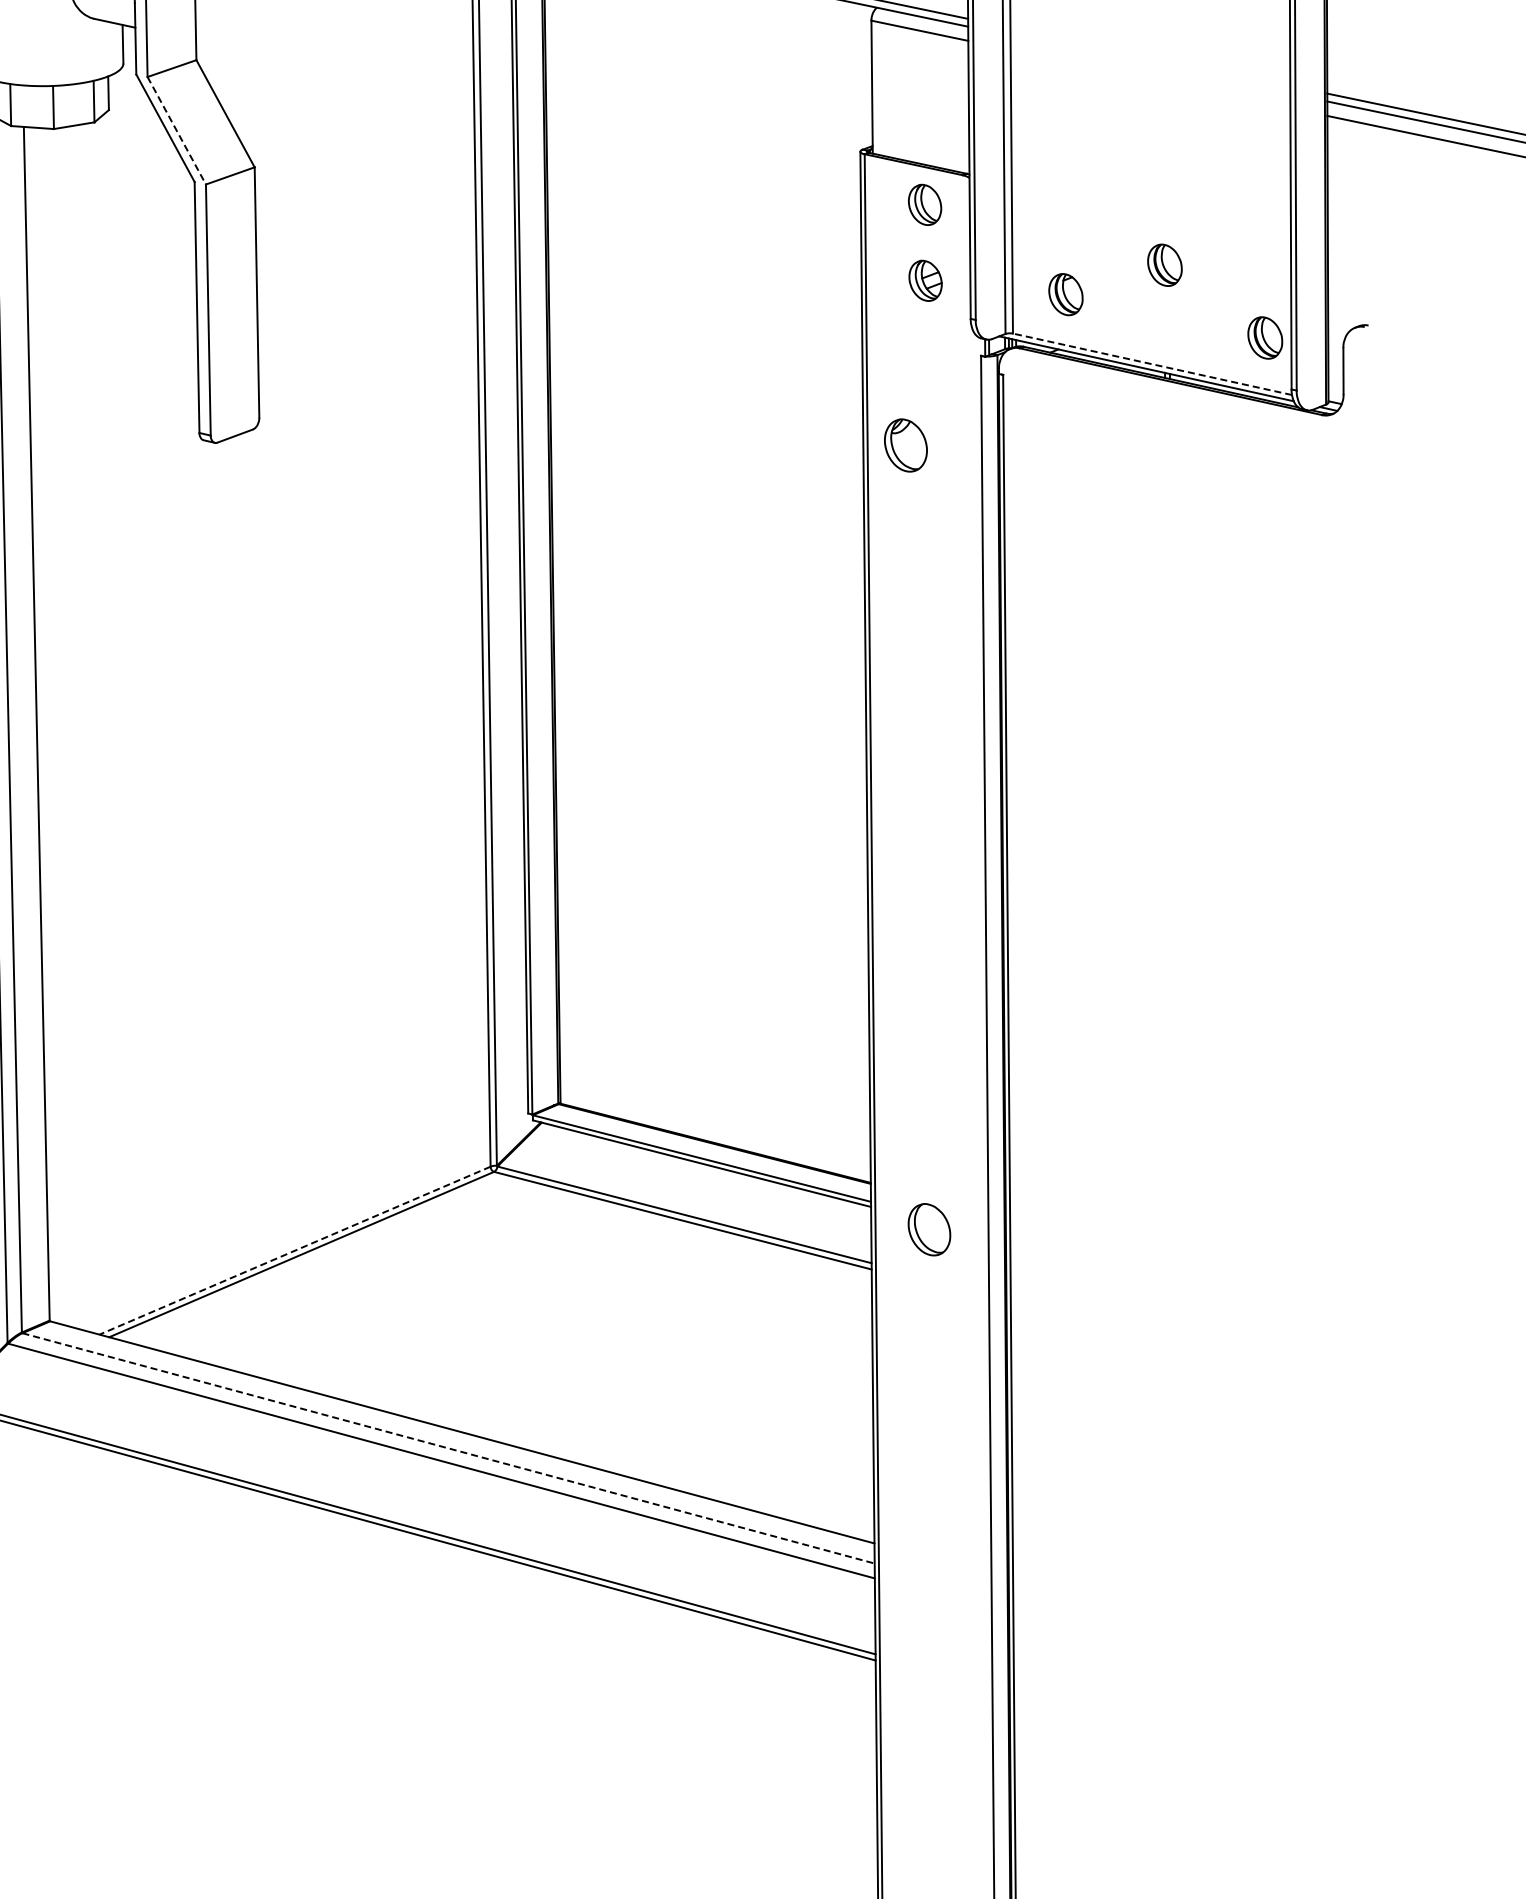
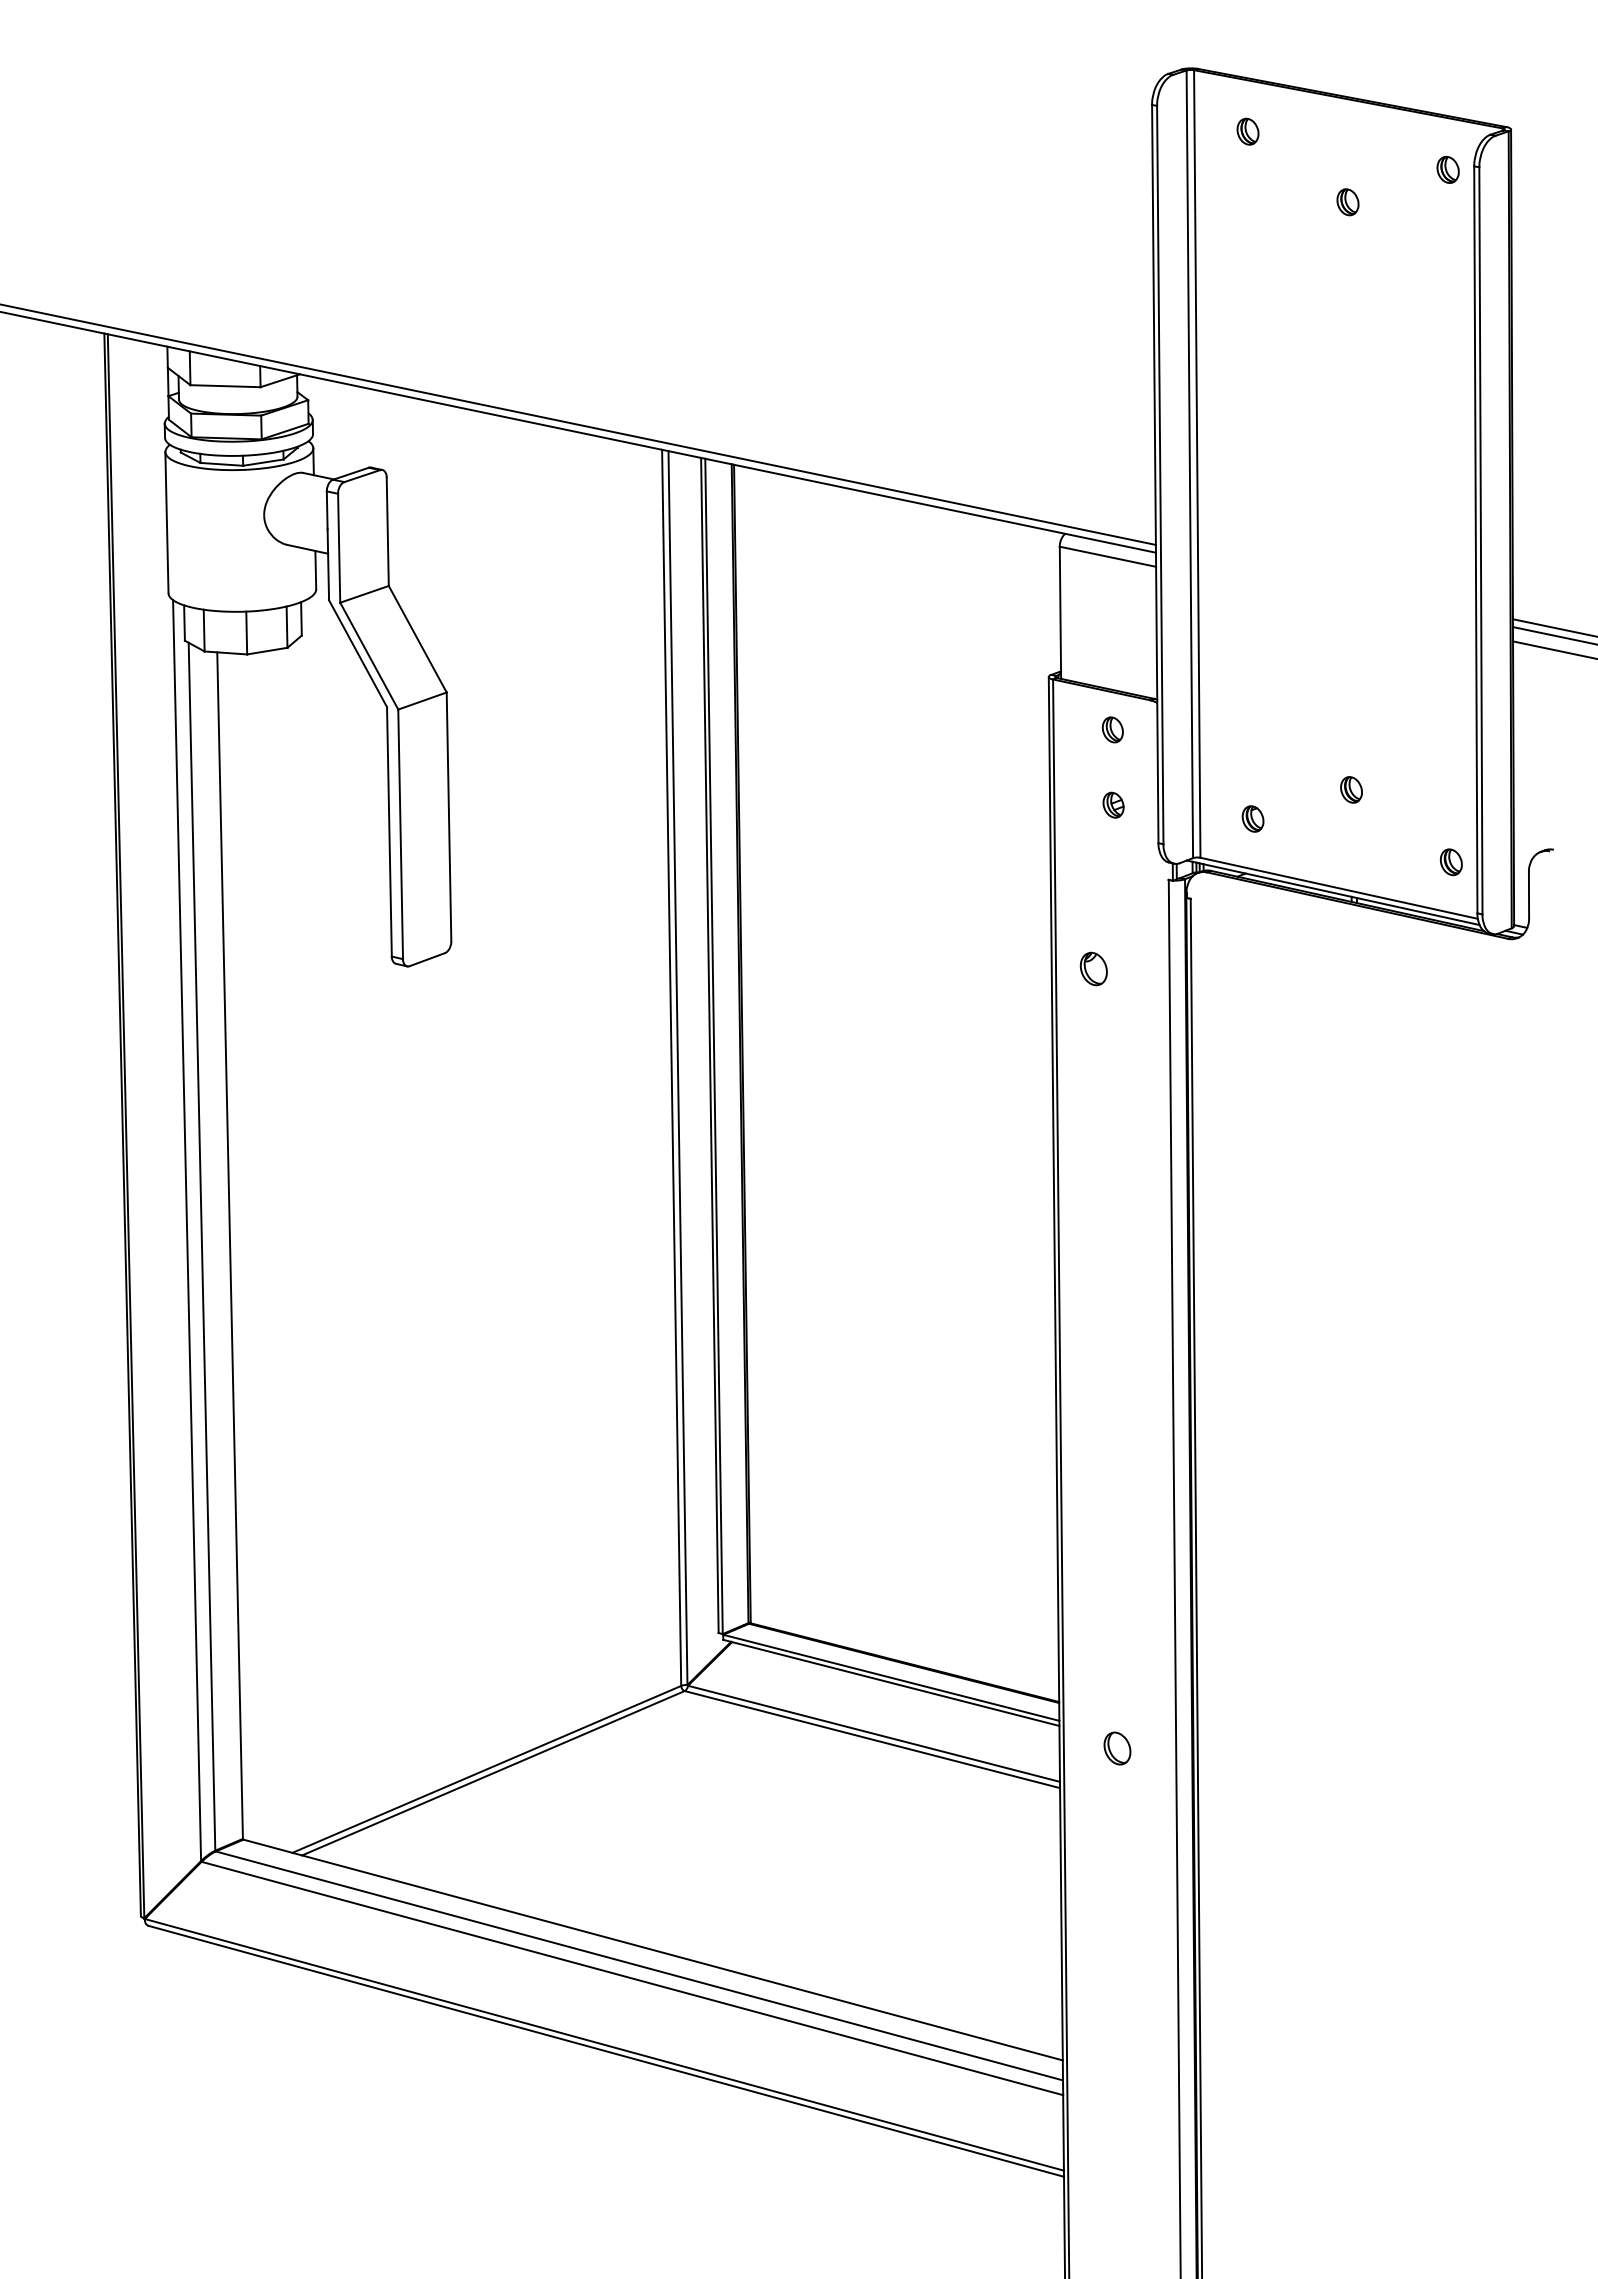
line: (177, 131) -> (369, 656), dashed -> solid
part: (924, 204) -> (1112, 729), size x0.62
part: (1164, 264) -> (1351, 789), size x0.62
part: (925, 279) -> (1113, 804), size x0.62
part: (1065, 294) -> (1252, 818), size x0.62
part: (1265, 338) -> (1451, 862), size x0.62
line: (1151, 364) -> (1338, 888), dashed -> solid
part: (905, 444) -> (1093, 968), size x0.62
part: (929, 1229) -> (1117, 1748), size x0.62
line: (294, 1250) -> (486, 1769), dashed -> solid
line: (448, 1447) -> (639, 1965), dashed -> solid

